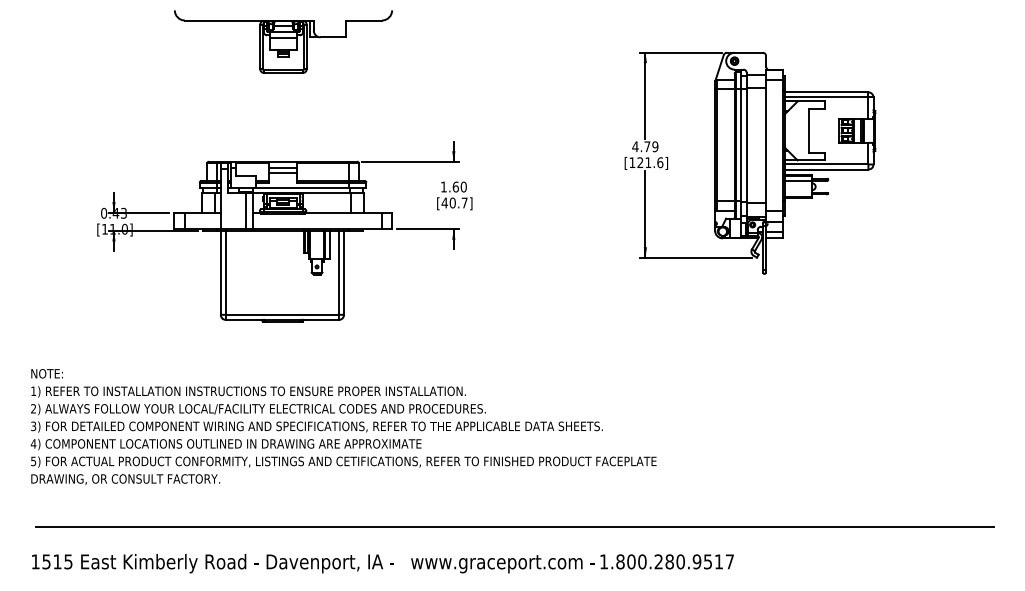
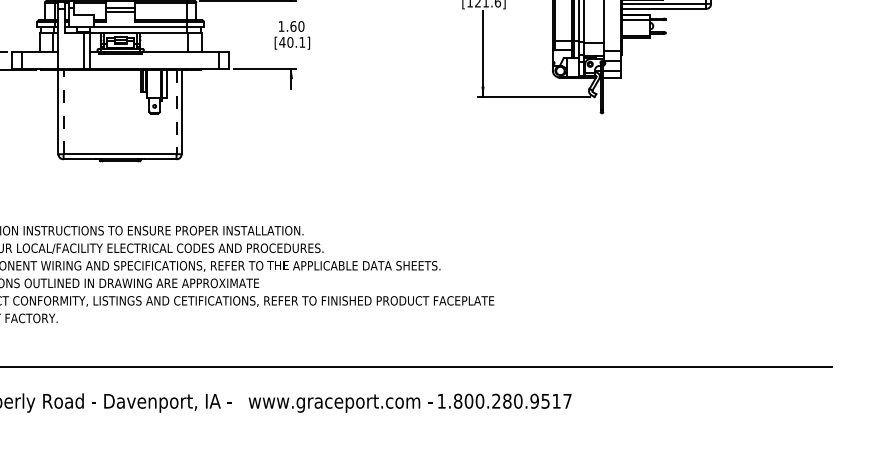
text: (464, 202) -> (302, 41), [40.7] -> [40.1]
line: (225, 272) -> (63, 111), solid -> dashed
line: (338, 272) -> (176, 111), solid -> dashed

